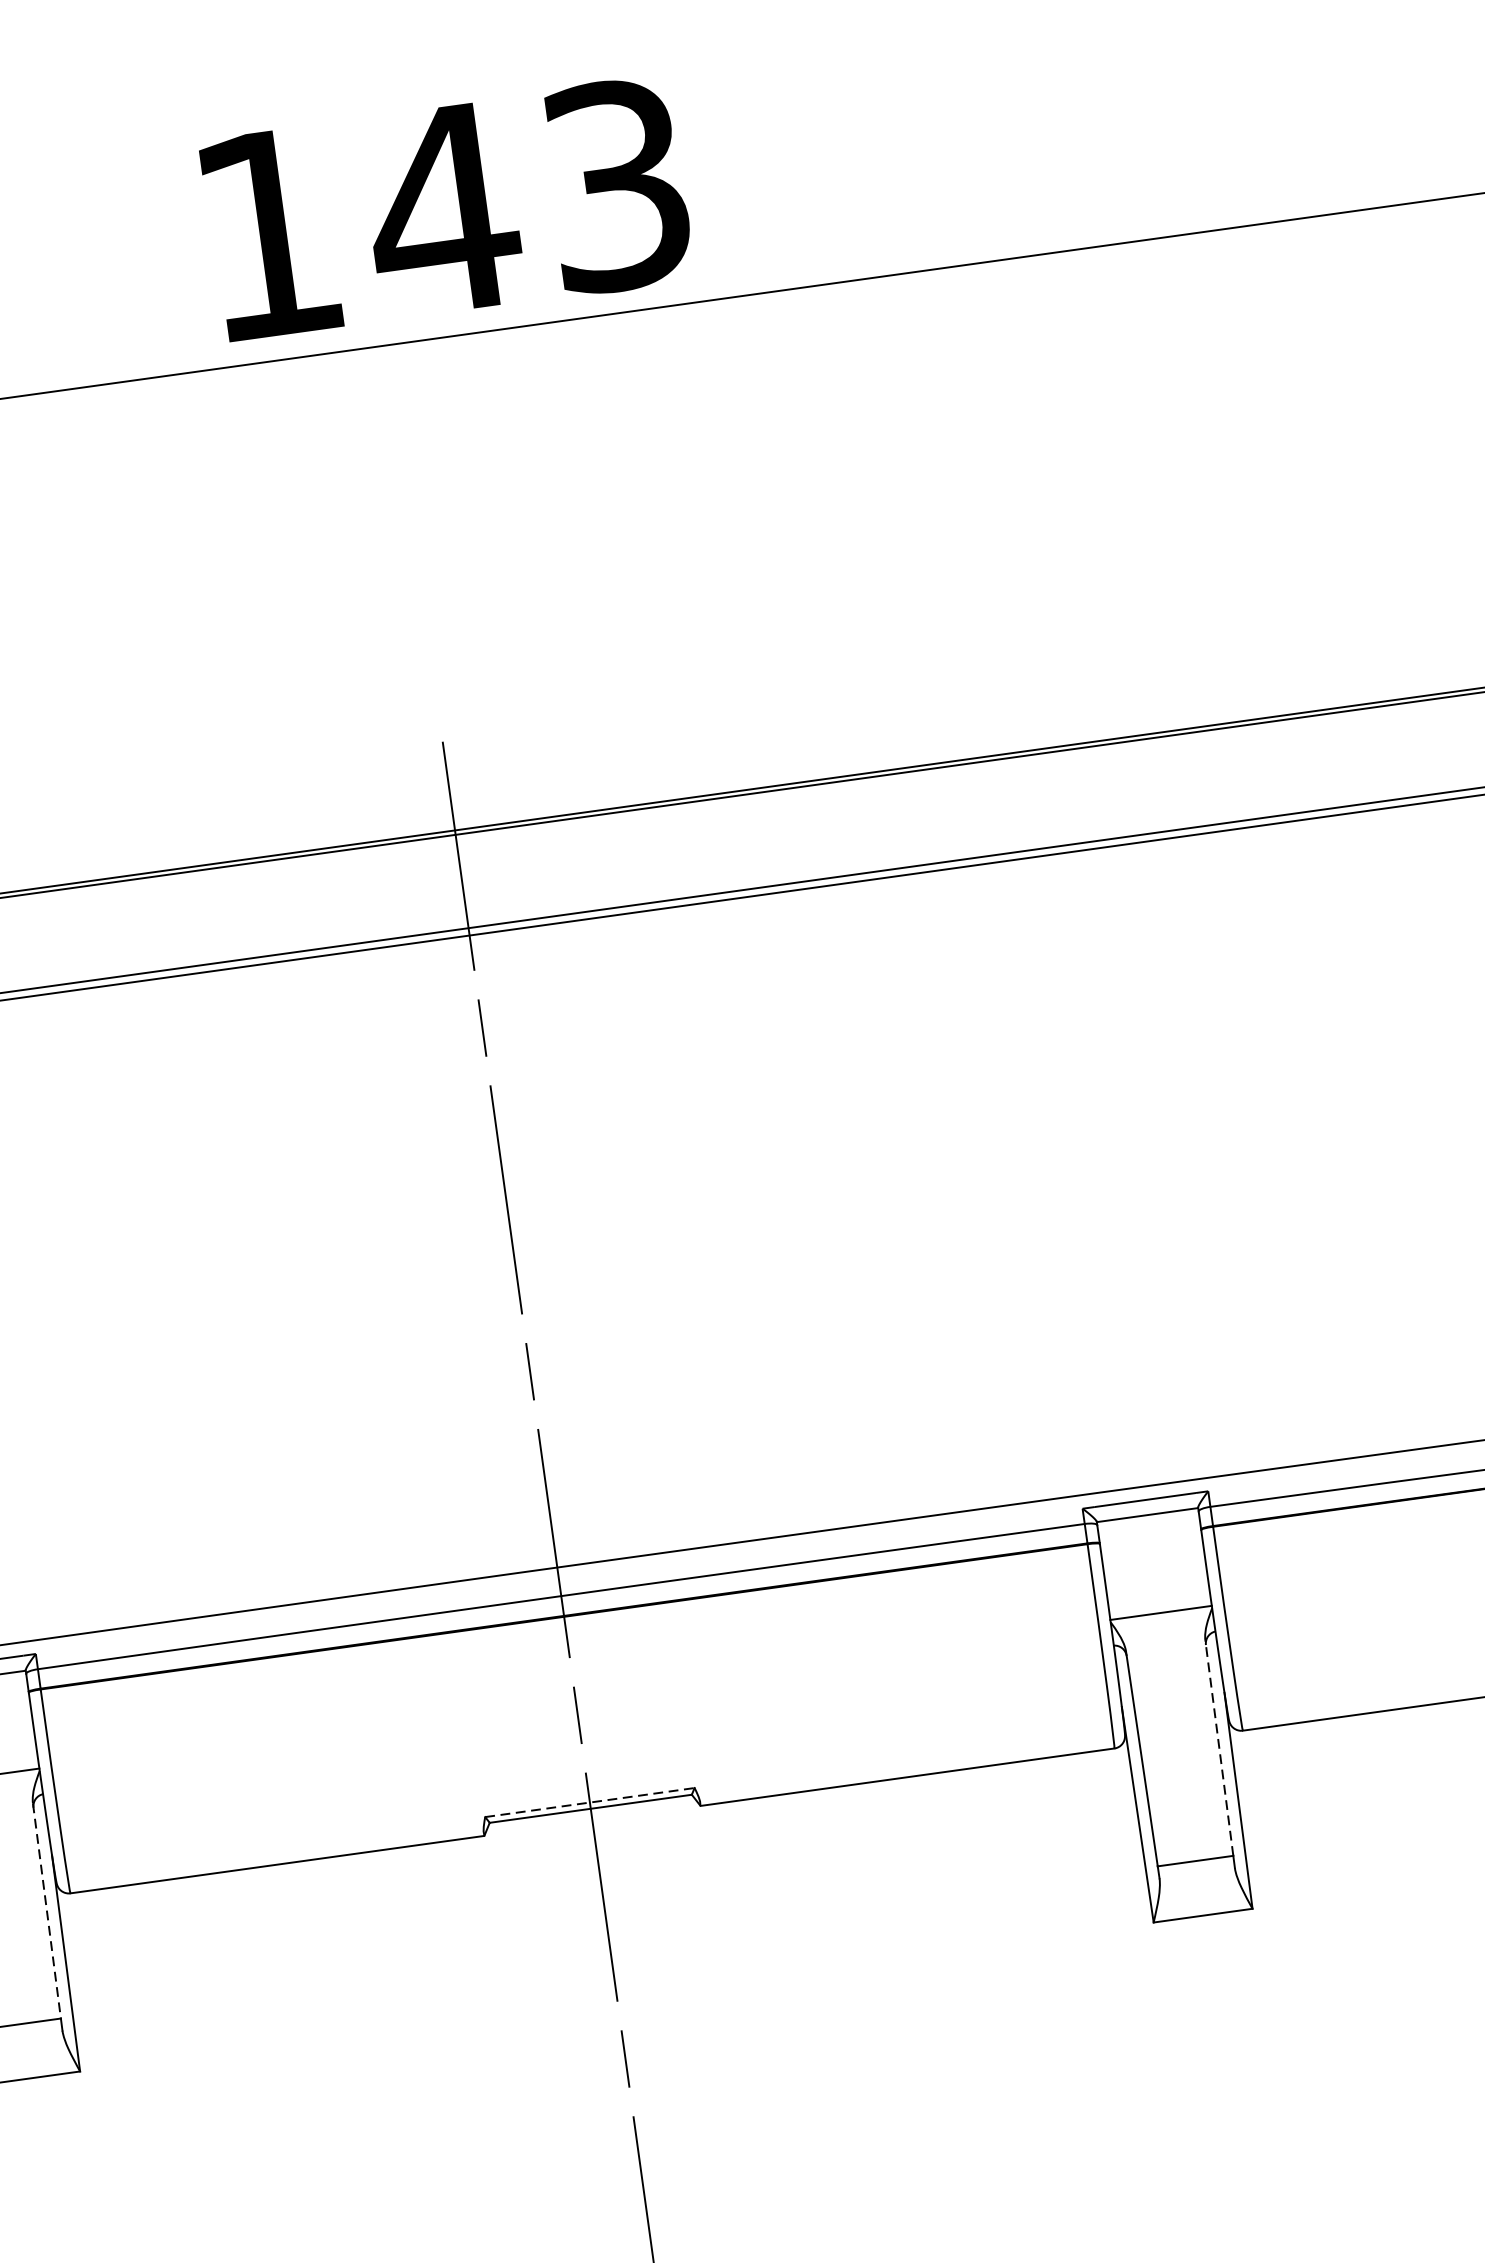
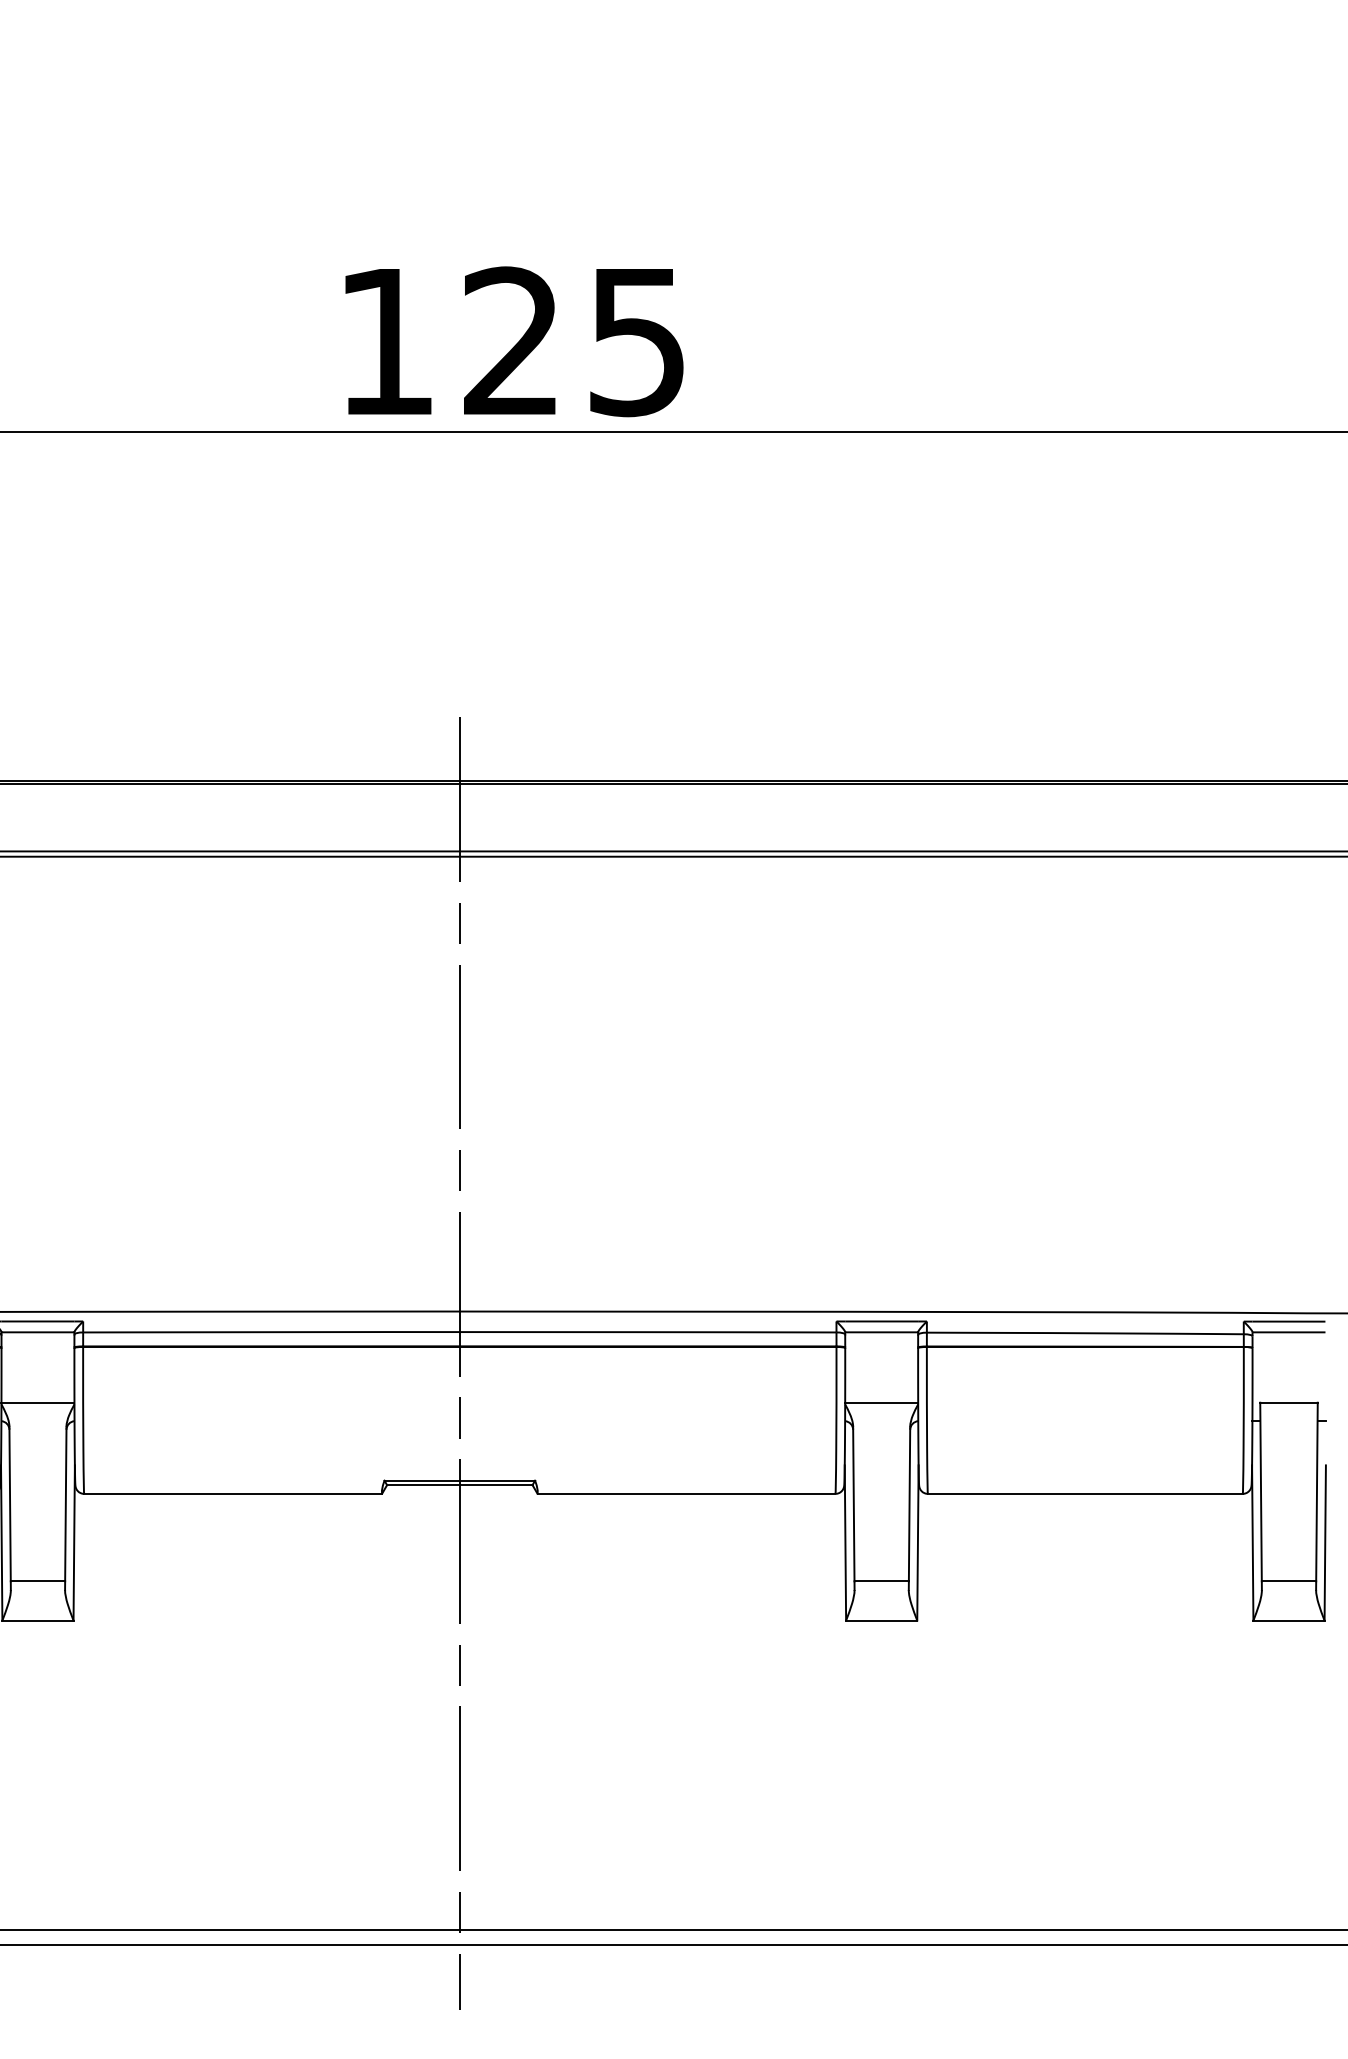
text: (525, 198) -> (571, 341), 143 -> 125
line: (1219, 1747) -> (909, 1503), dashed -> solid
line: (590, 1802) -> (460, 1480), dashed -> solid
line: (46, 1911) -> (65, 1504), dashed -> solid

